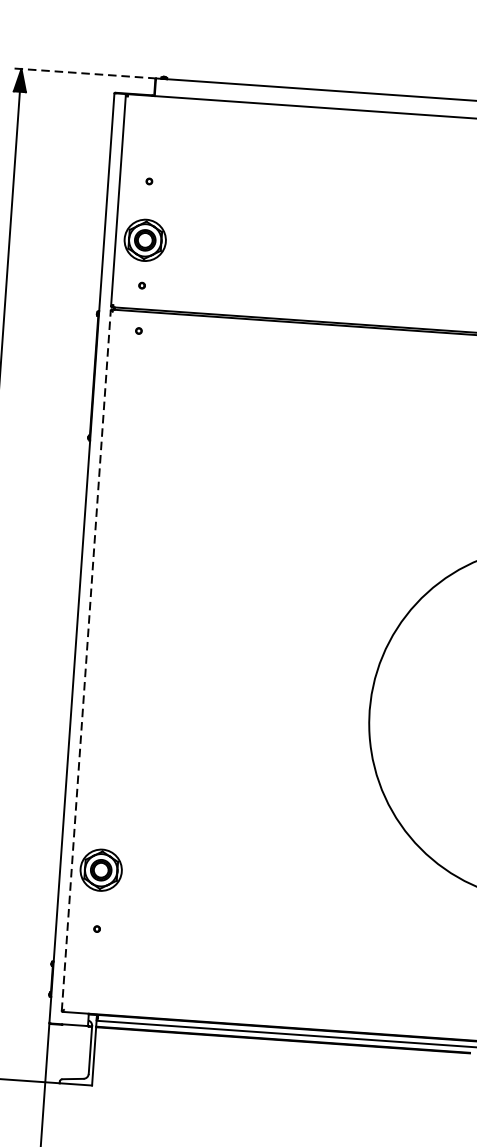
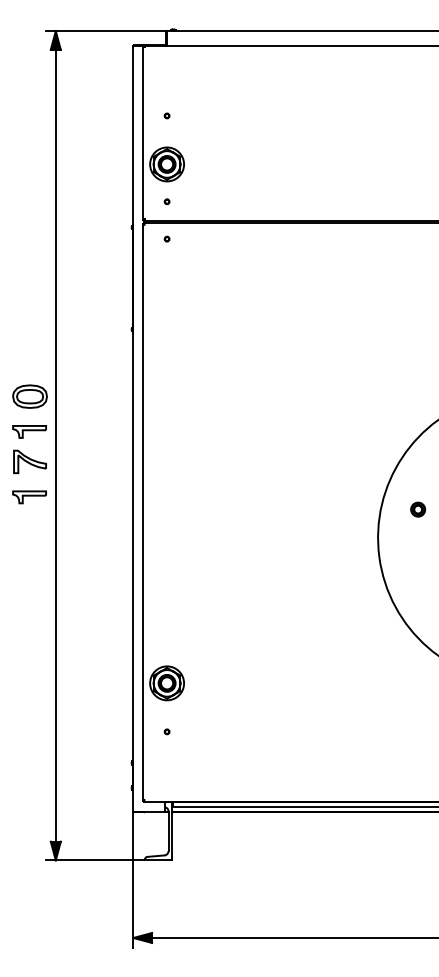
line: (82, 73) -> (106, 31), dashed -> solid
line: (85, 660) -> (142, 512), dashed -> solid
part: (421, 680) -> (418, 509), added

